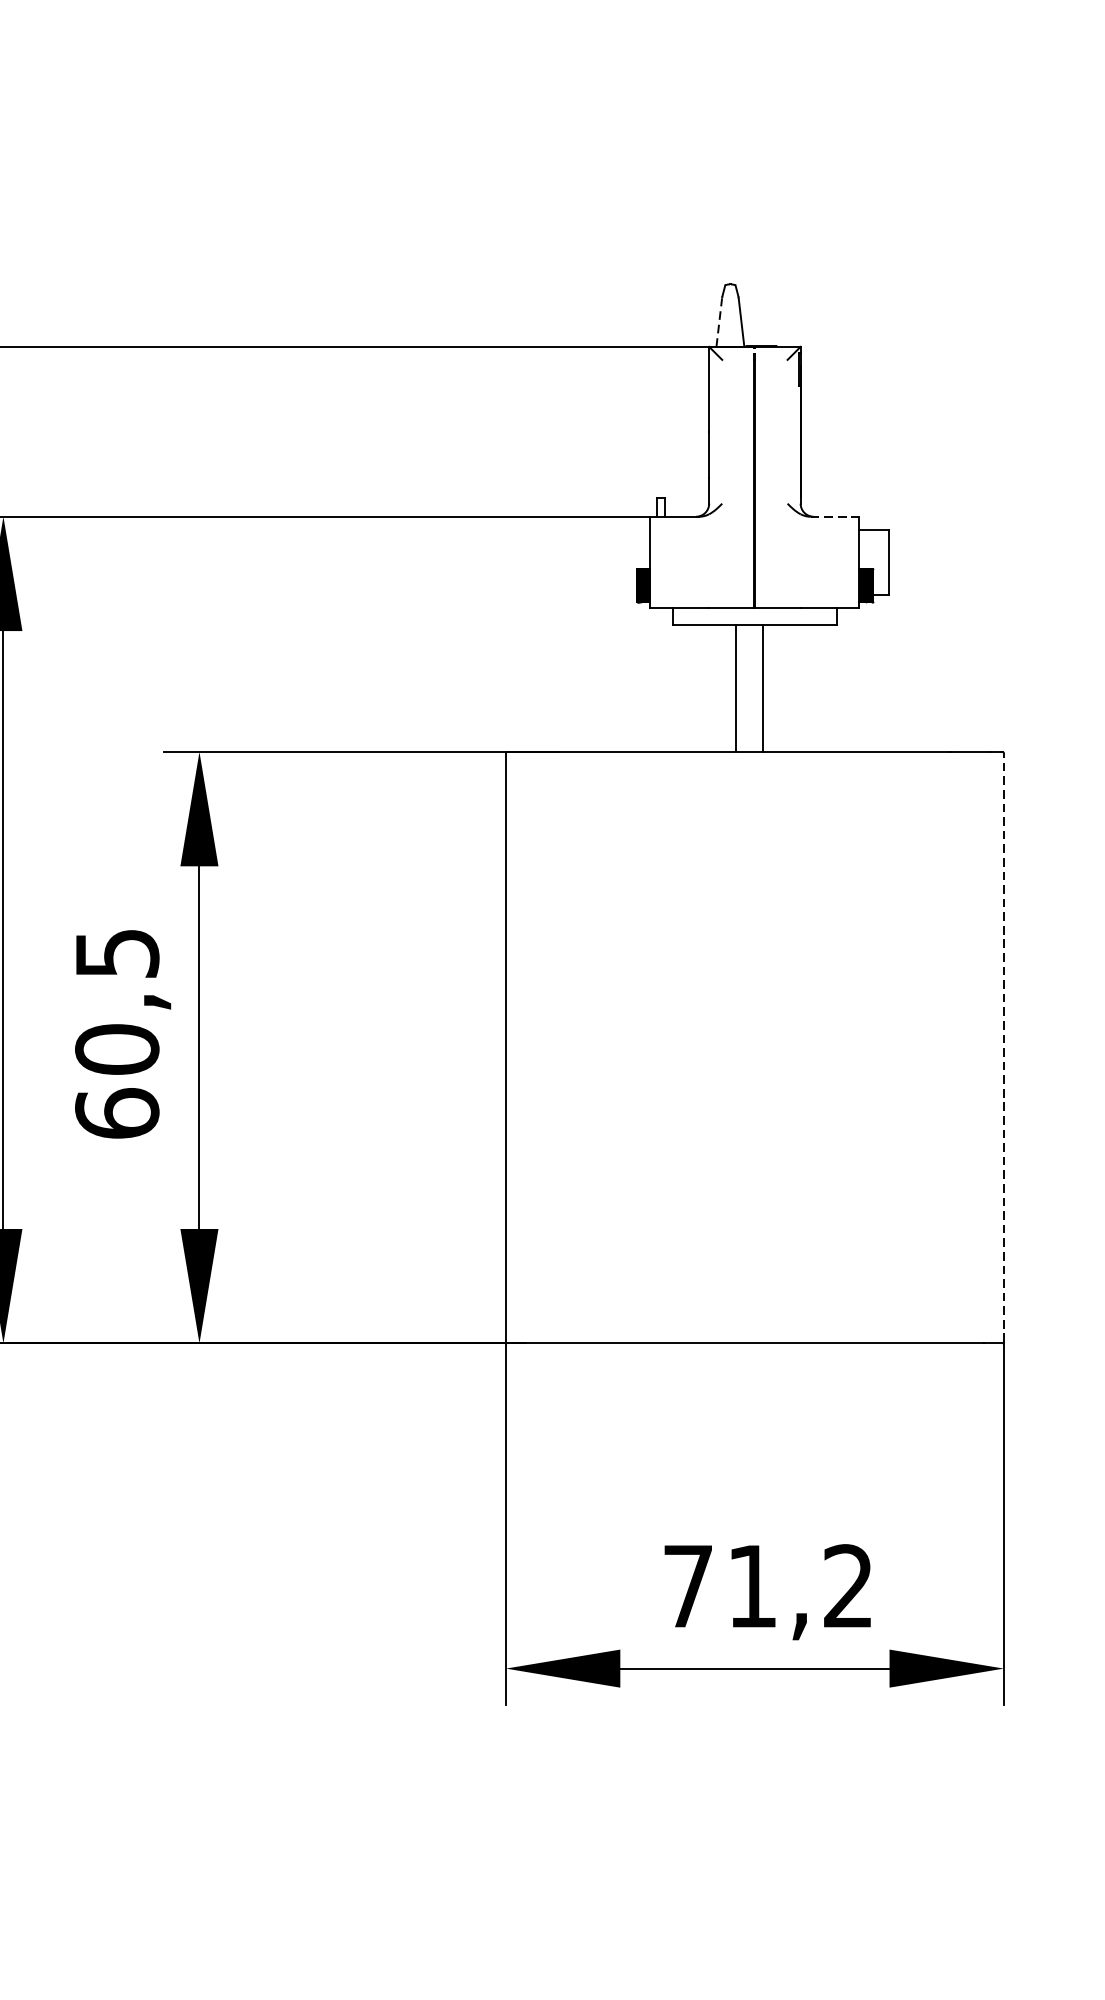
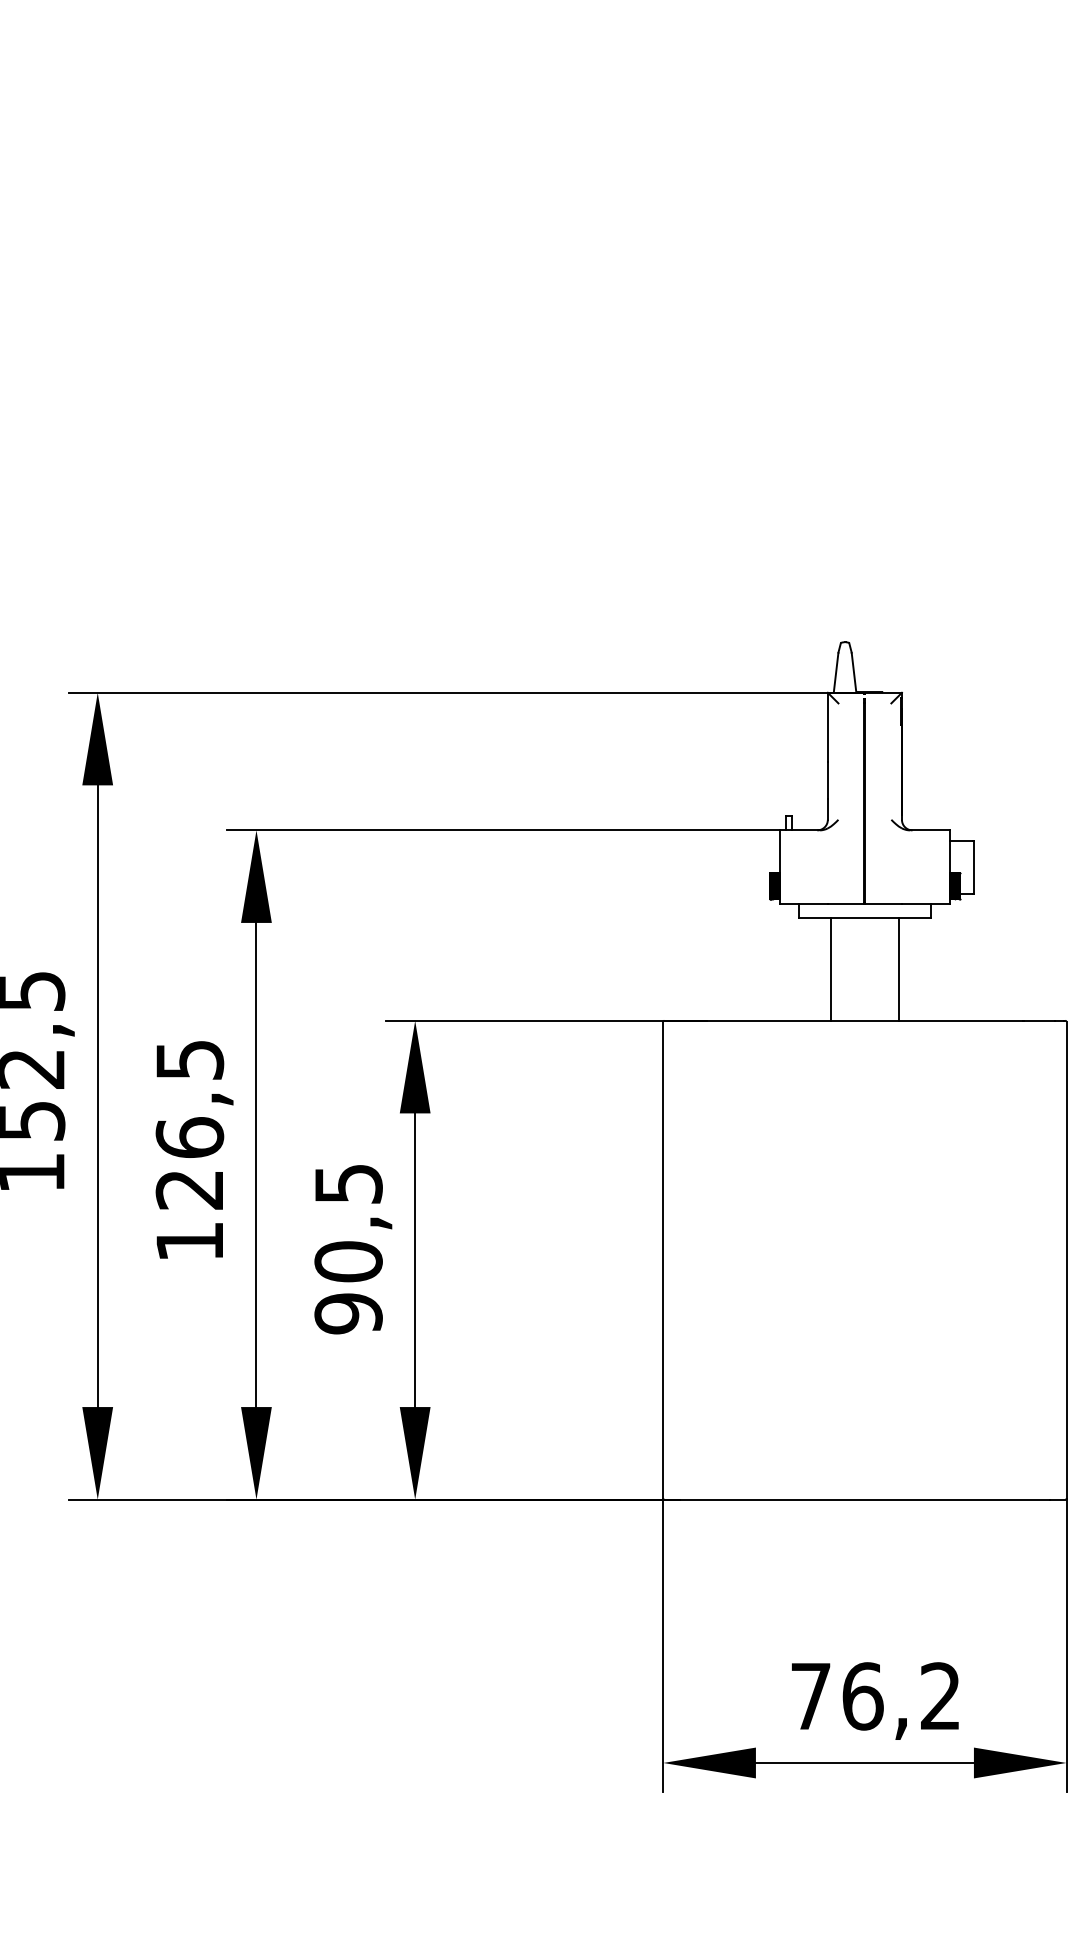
line: (719, 322) -> (836, 673), dashed -> solid
line: (834, 516) -> (929, 830), dashed -> solid
line: (735, 687) -> (899, 968), moved
line: (763, 687) -> (830, 968), moved
line: (1003, 1046) -> (1066, 1259), dashed -> solid
text: (117, 1113) -> (348, 1313), 60,5 -> 90,5
text: (751, 1586) -> (862, 1696), 71,2 -> 76,2

